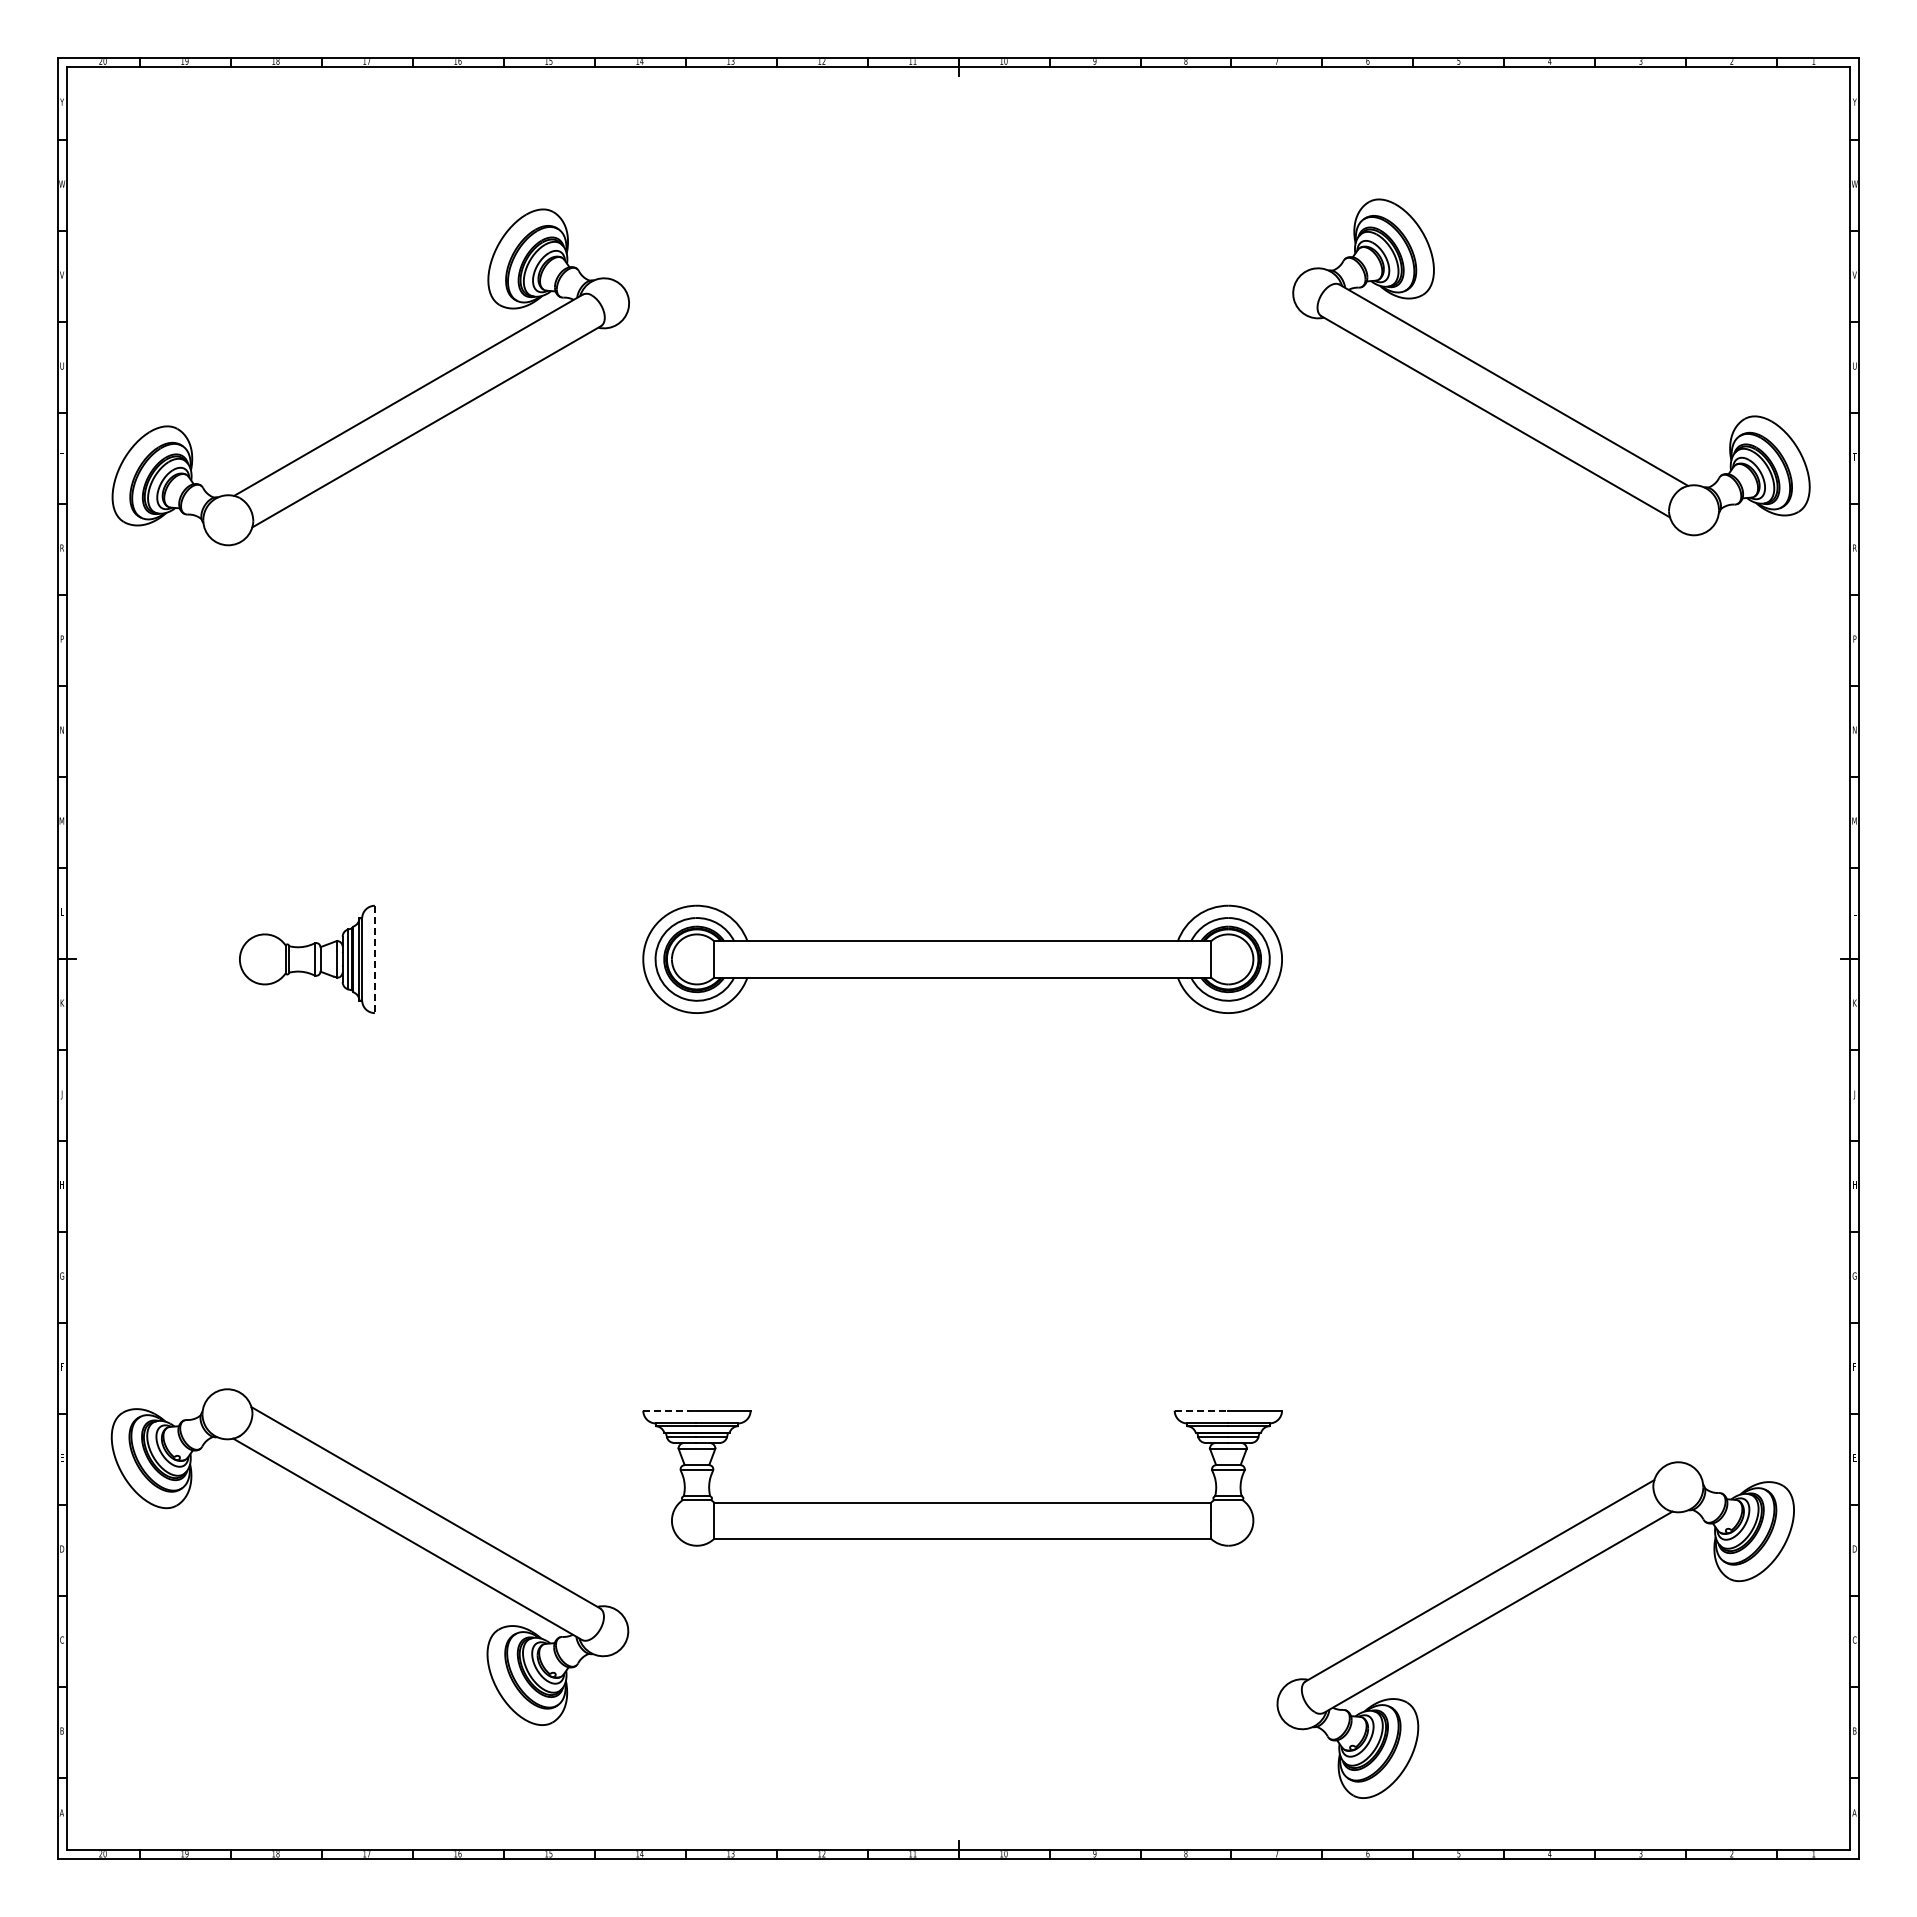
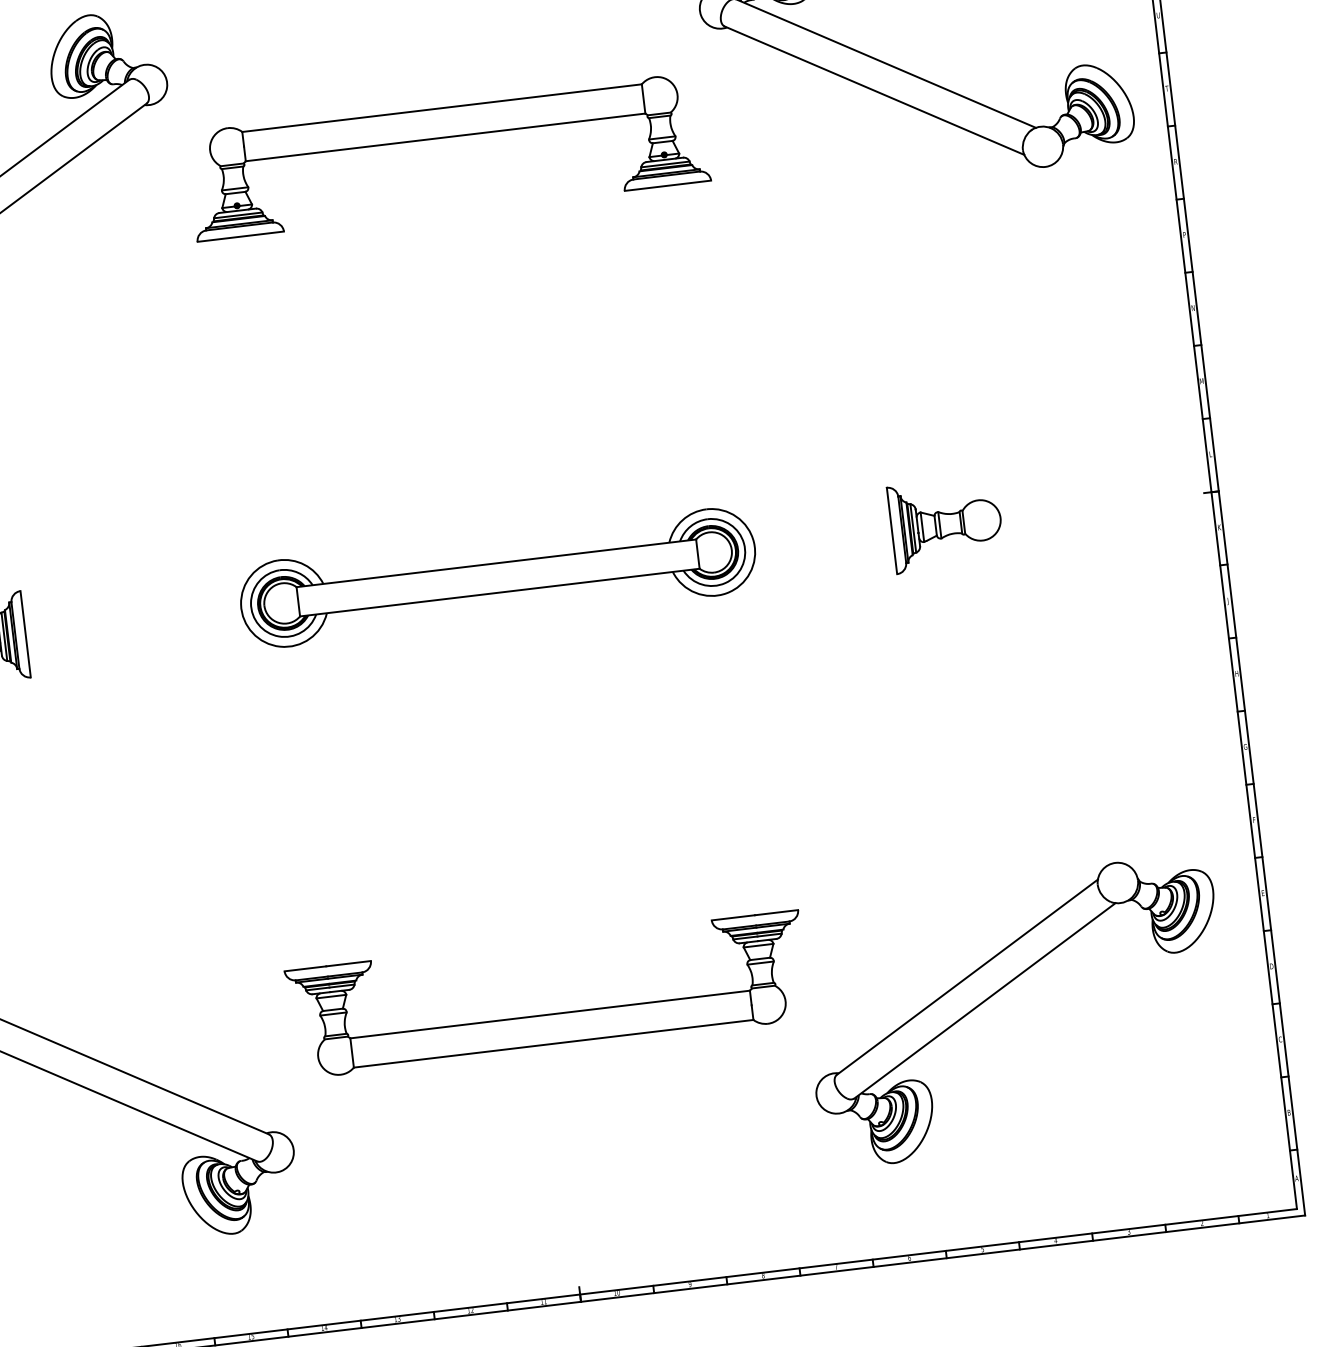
part: (962, 411) -> (445, 137), added
part: (1520, 958) -> (946, 523), added
line: (374, 959) -> (25, 634), dashed -> solid
line: (669, 1410) -> (305, 968), dashed -> solid
line: (1201, 1410) -> (733, 917), dashed -> solid
part: (1519, 1601) -> (1001, 990), moved

